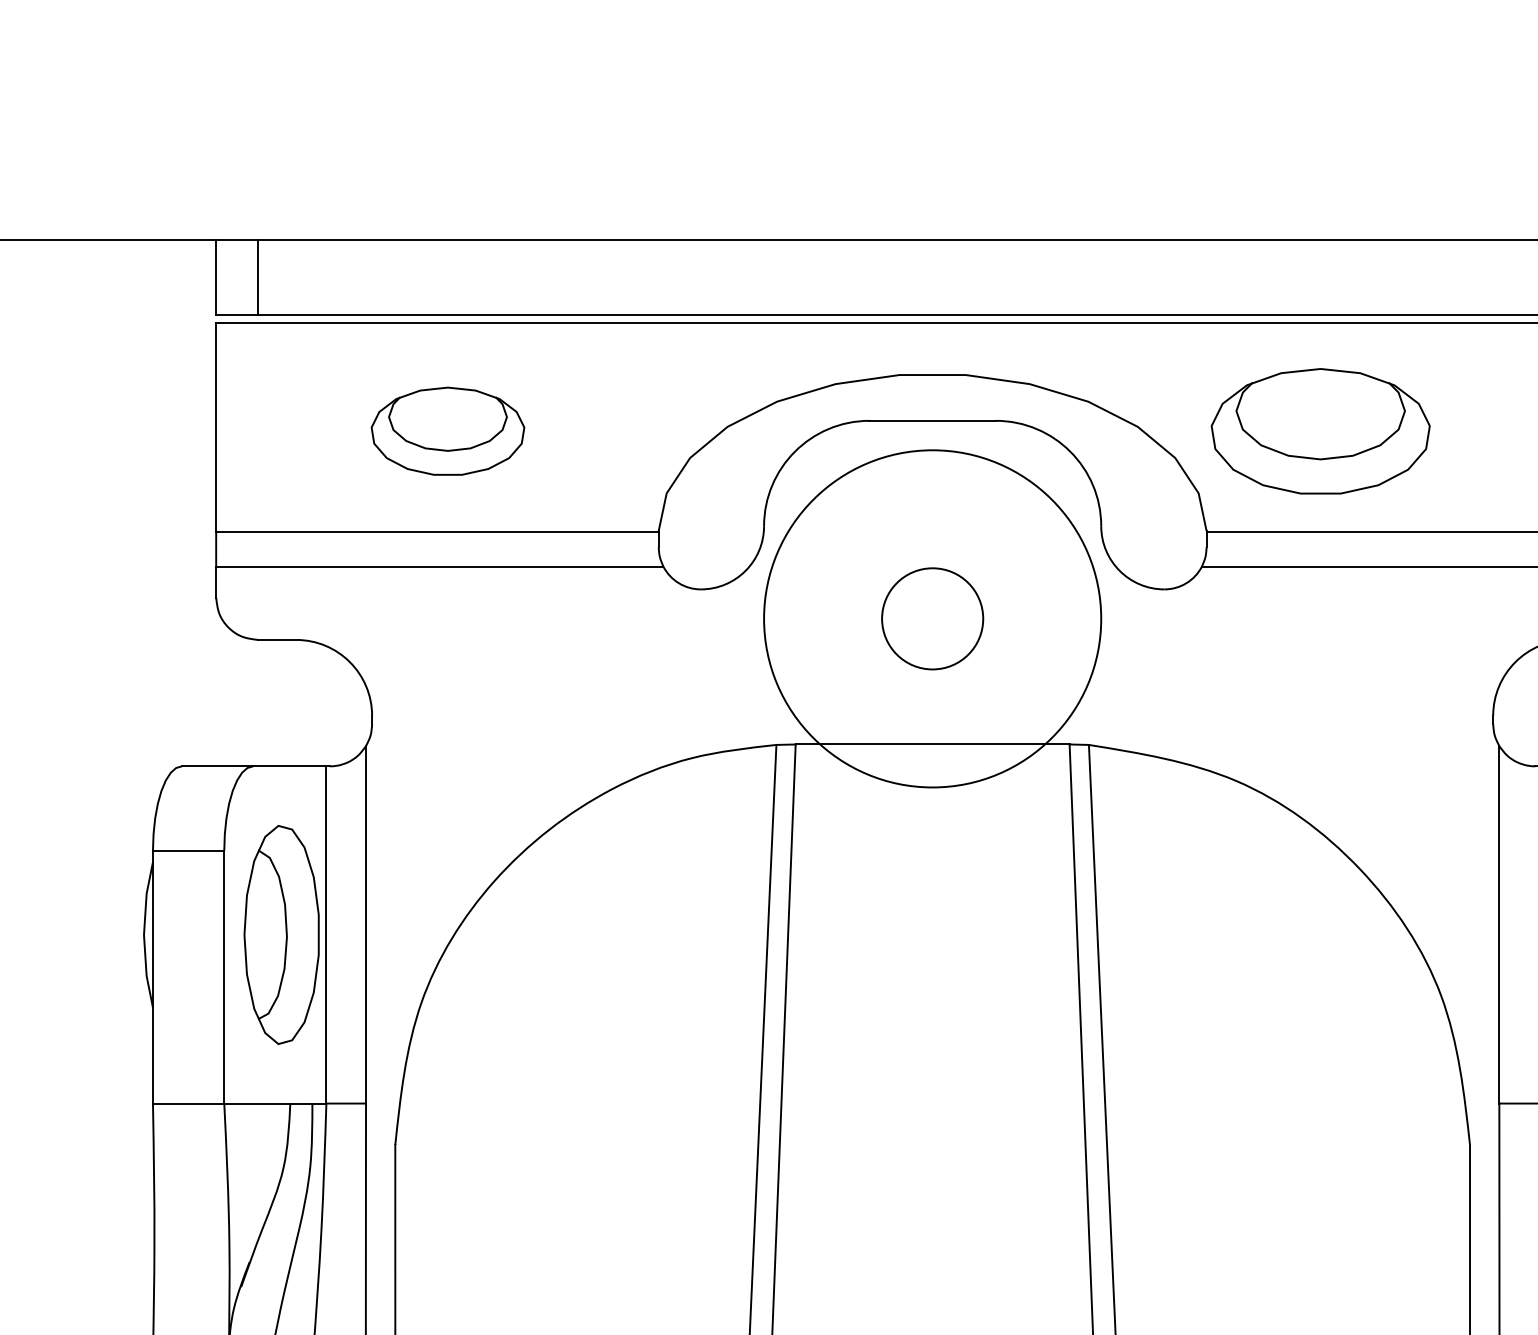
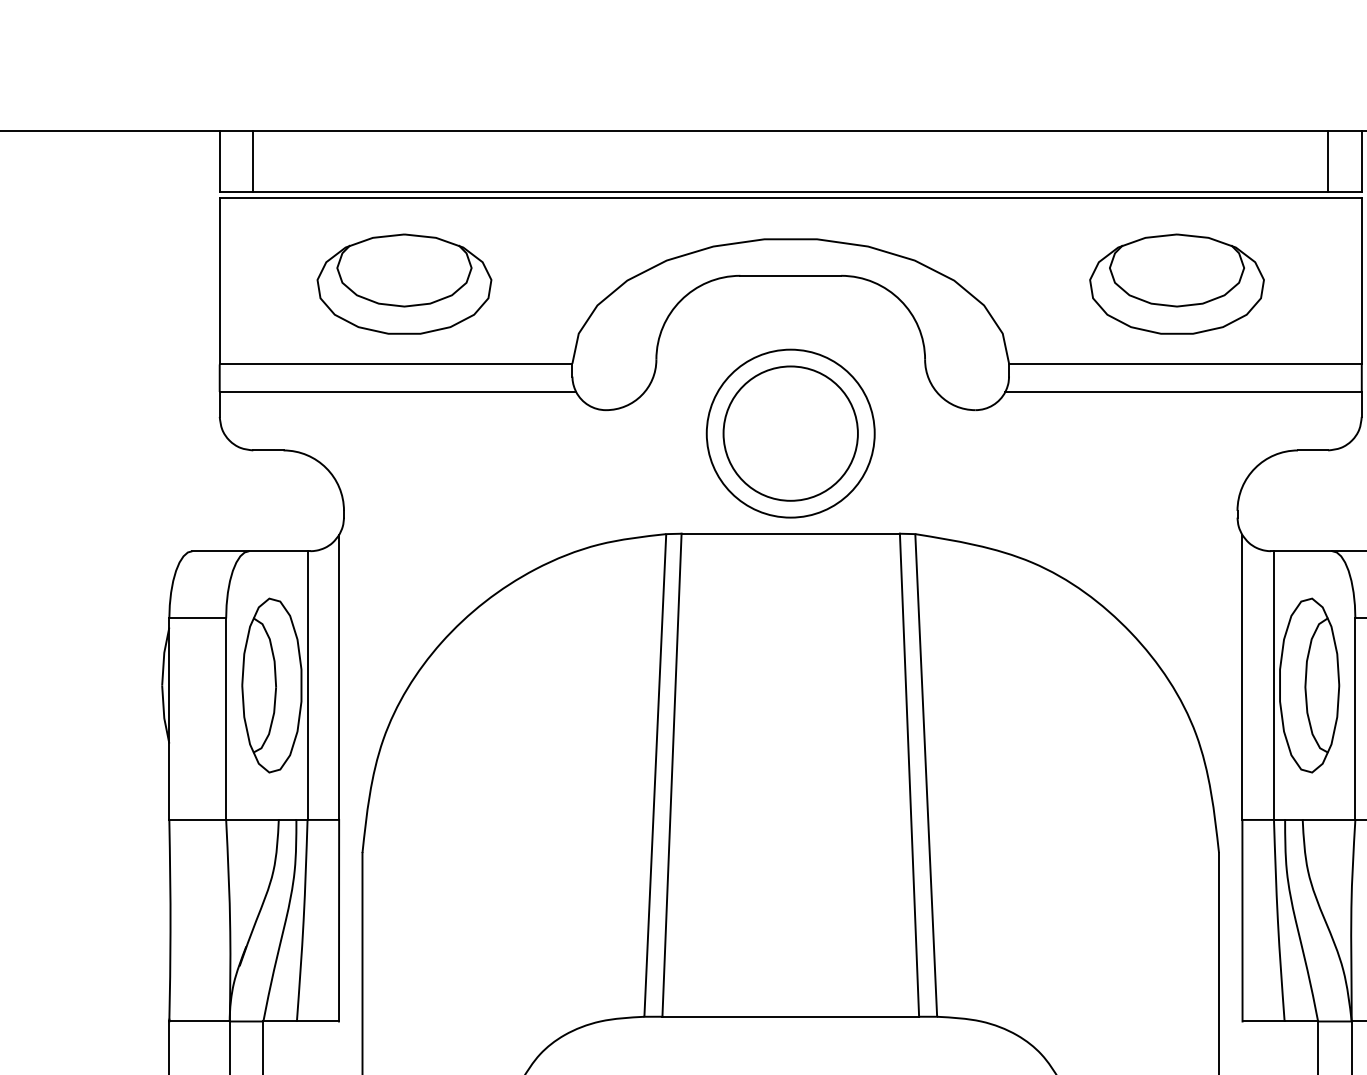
part: (448, 430) -> (404, 283), size x1.43
part: (1320, 430) -> (1176, 283), moved
circle: (932, 618) -> (790, 433), size x0.62
circle: (932, 618) -> (790, 433), size x1.67

